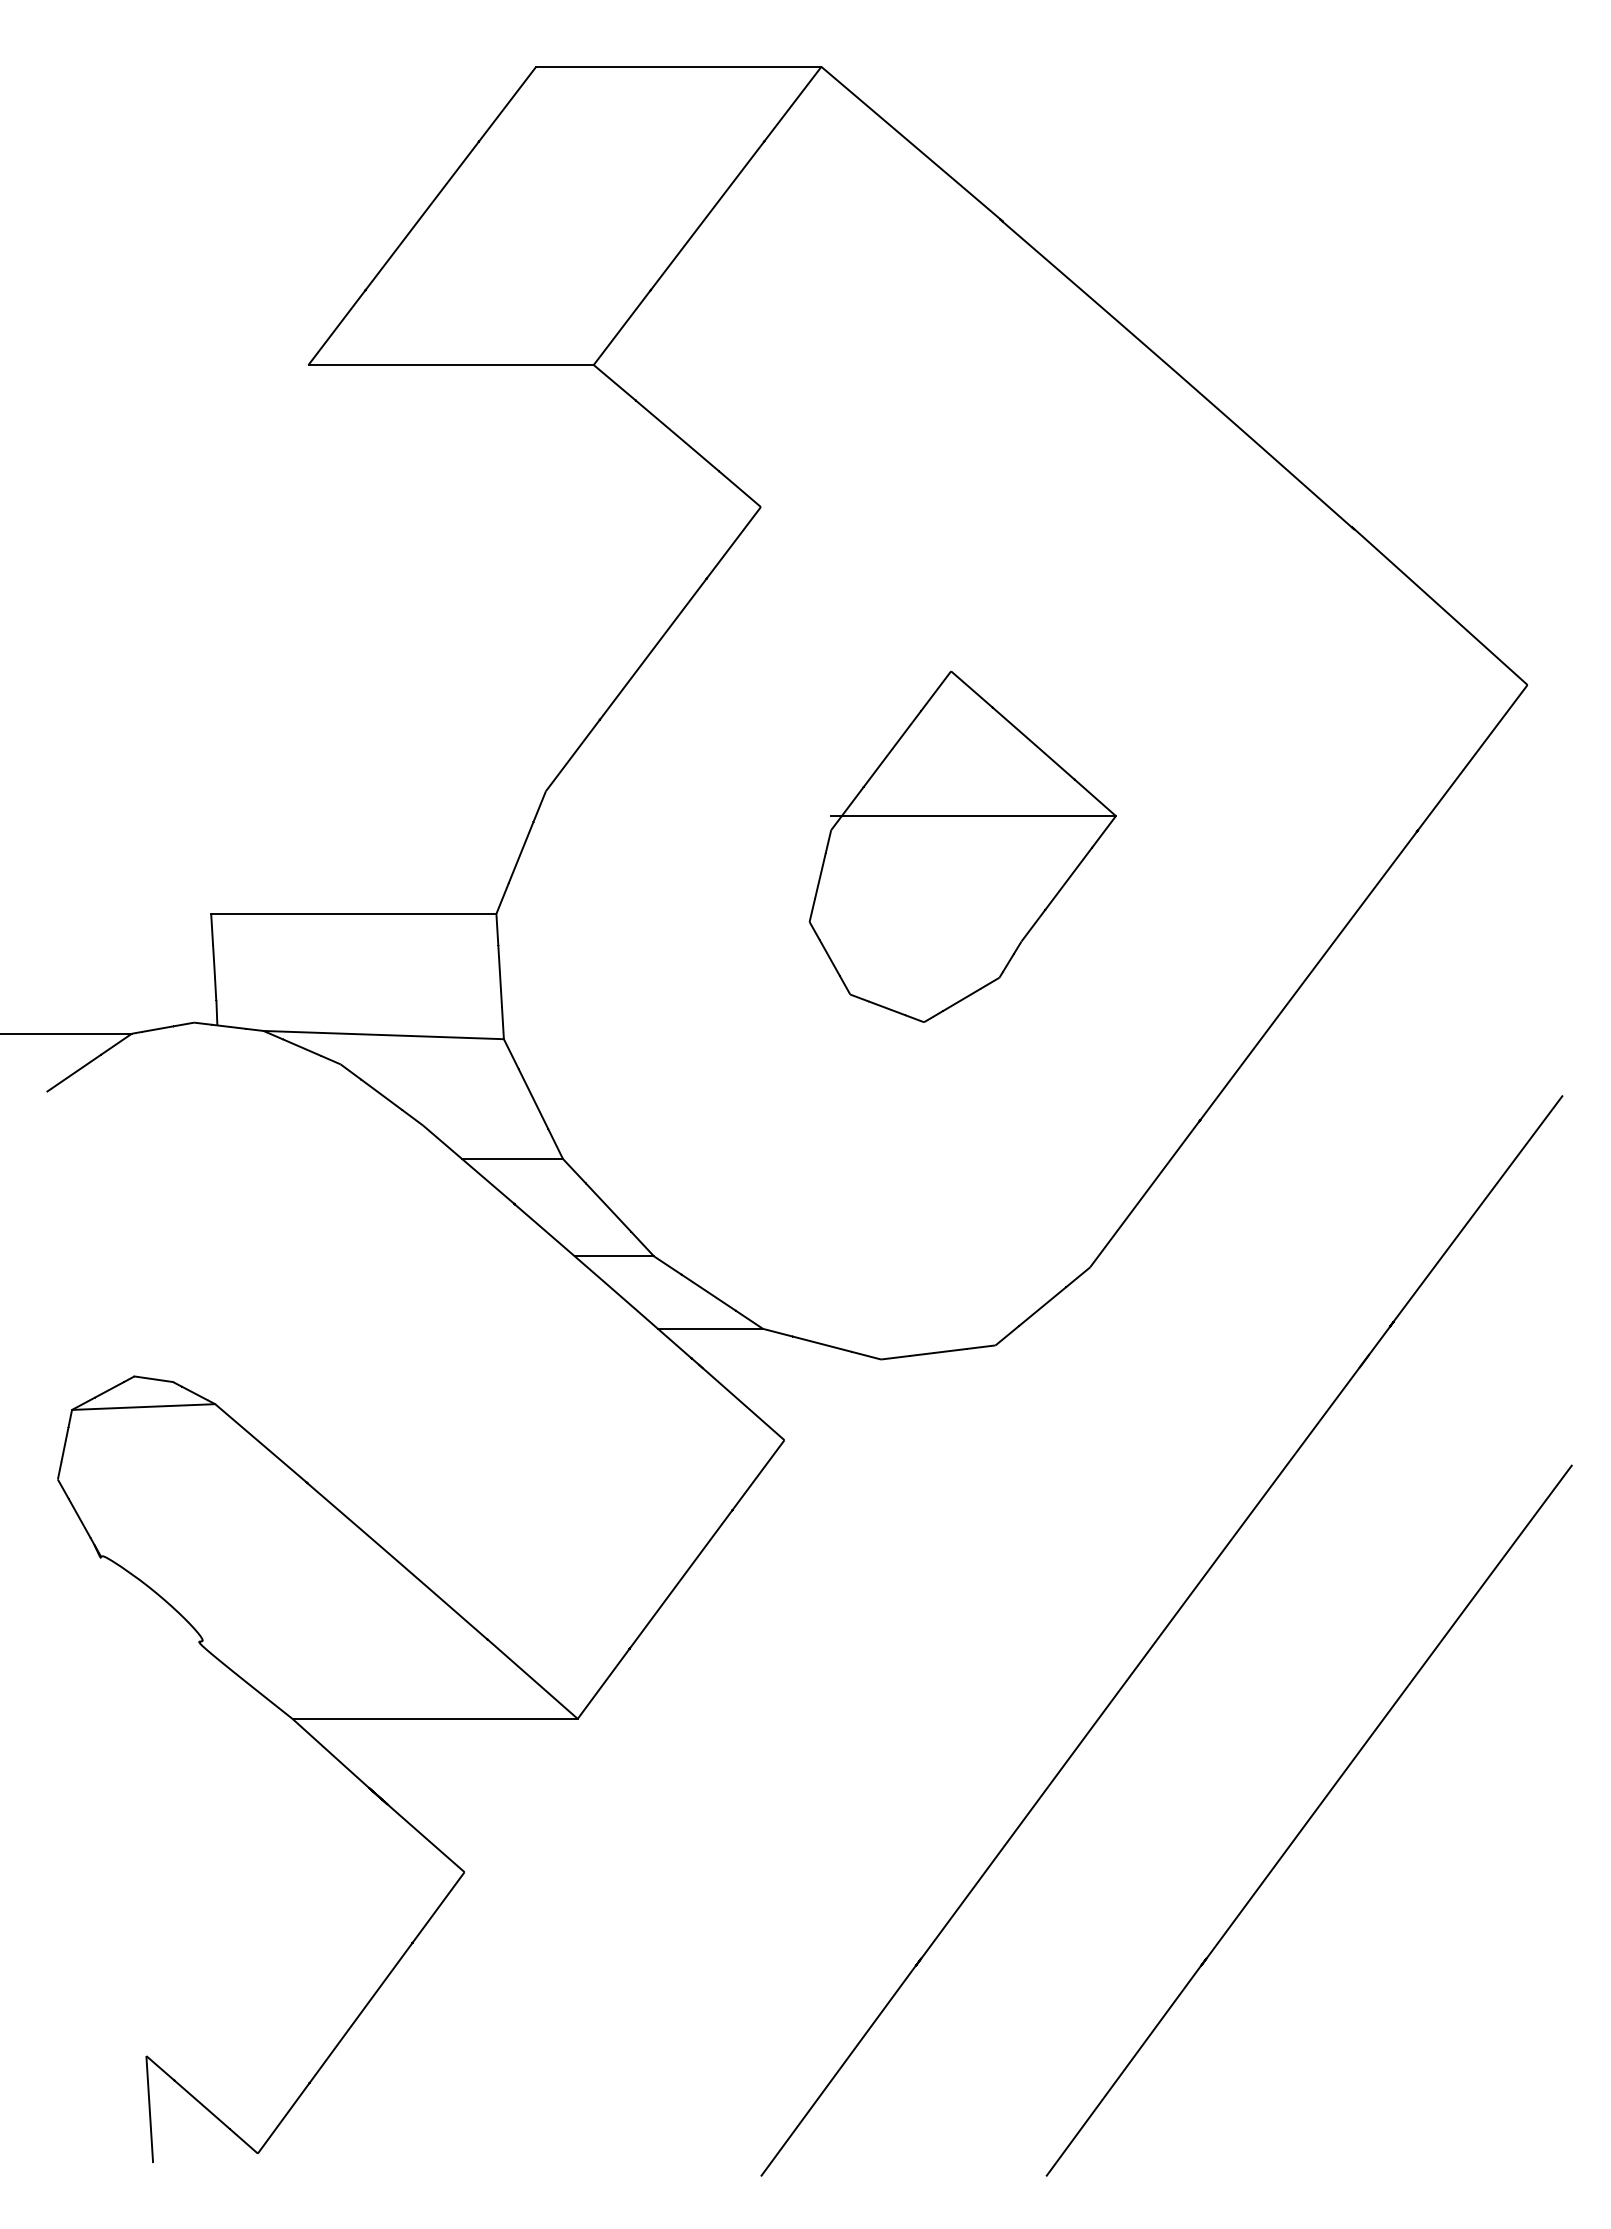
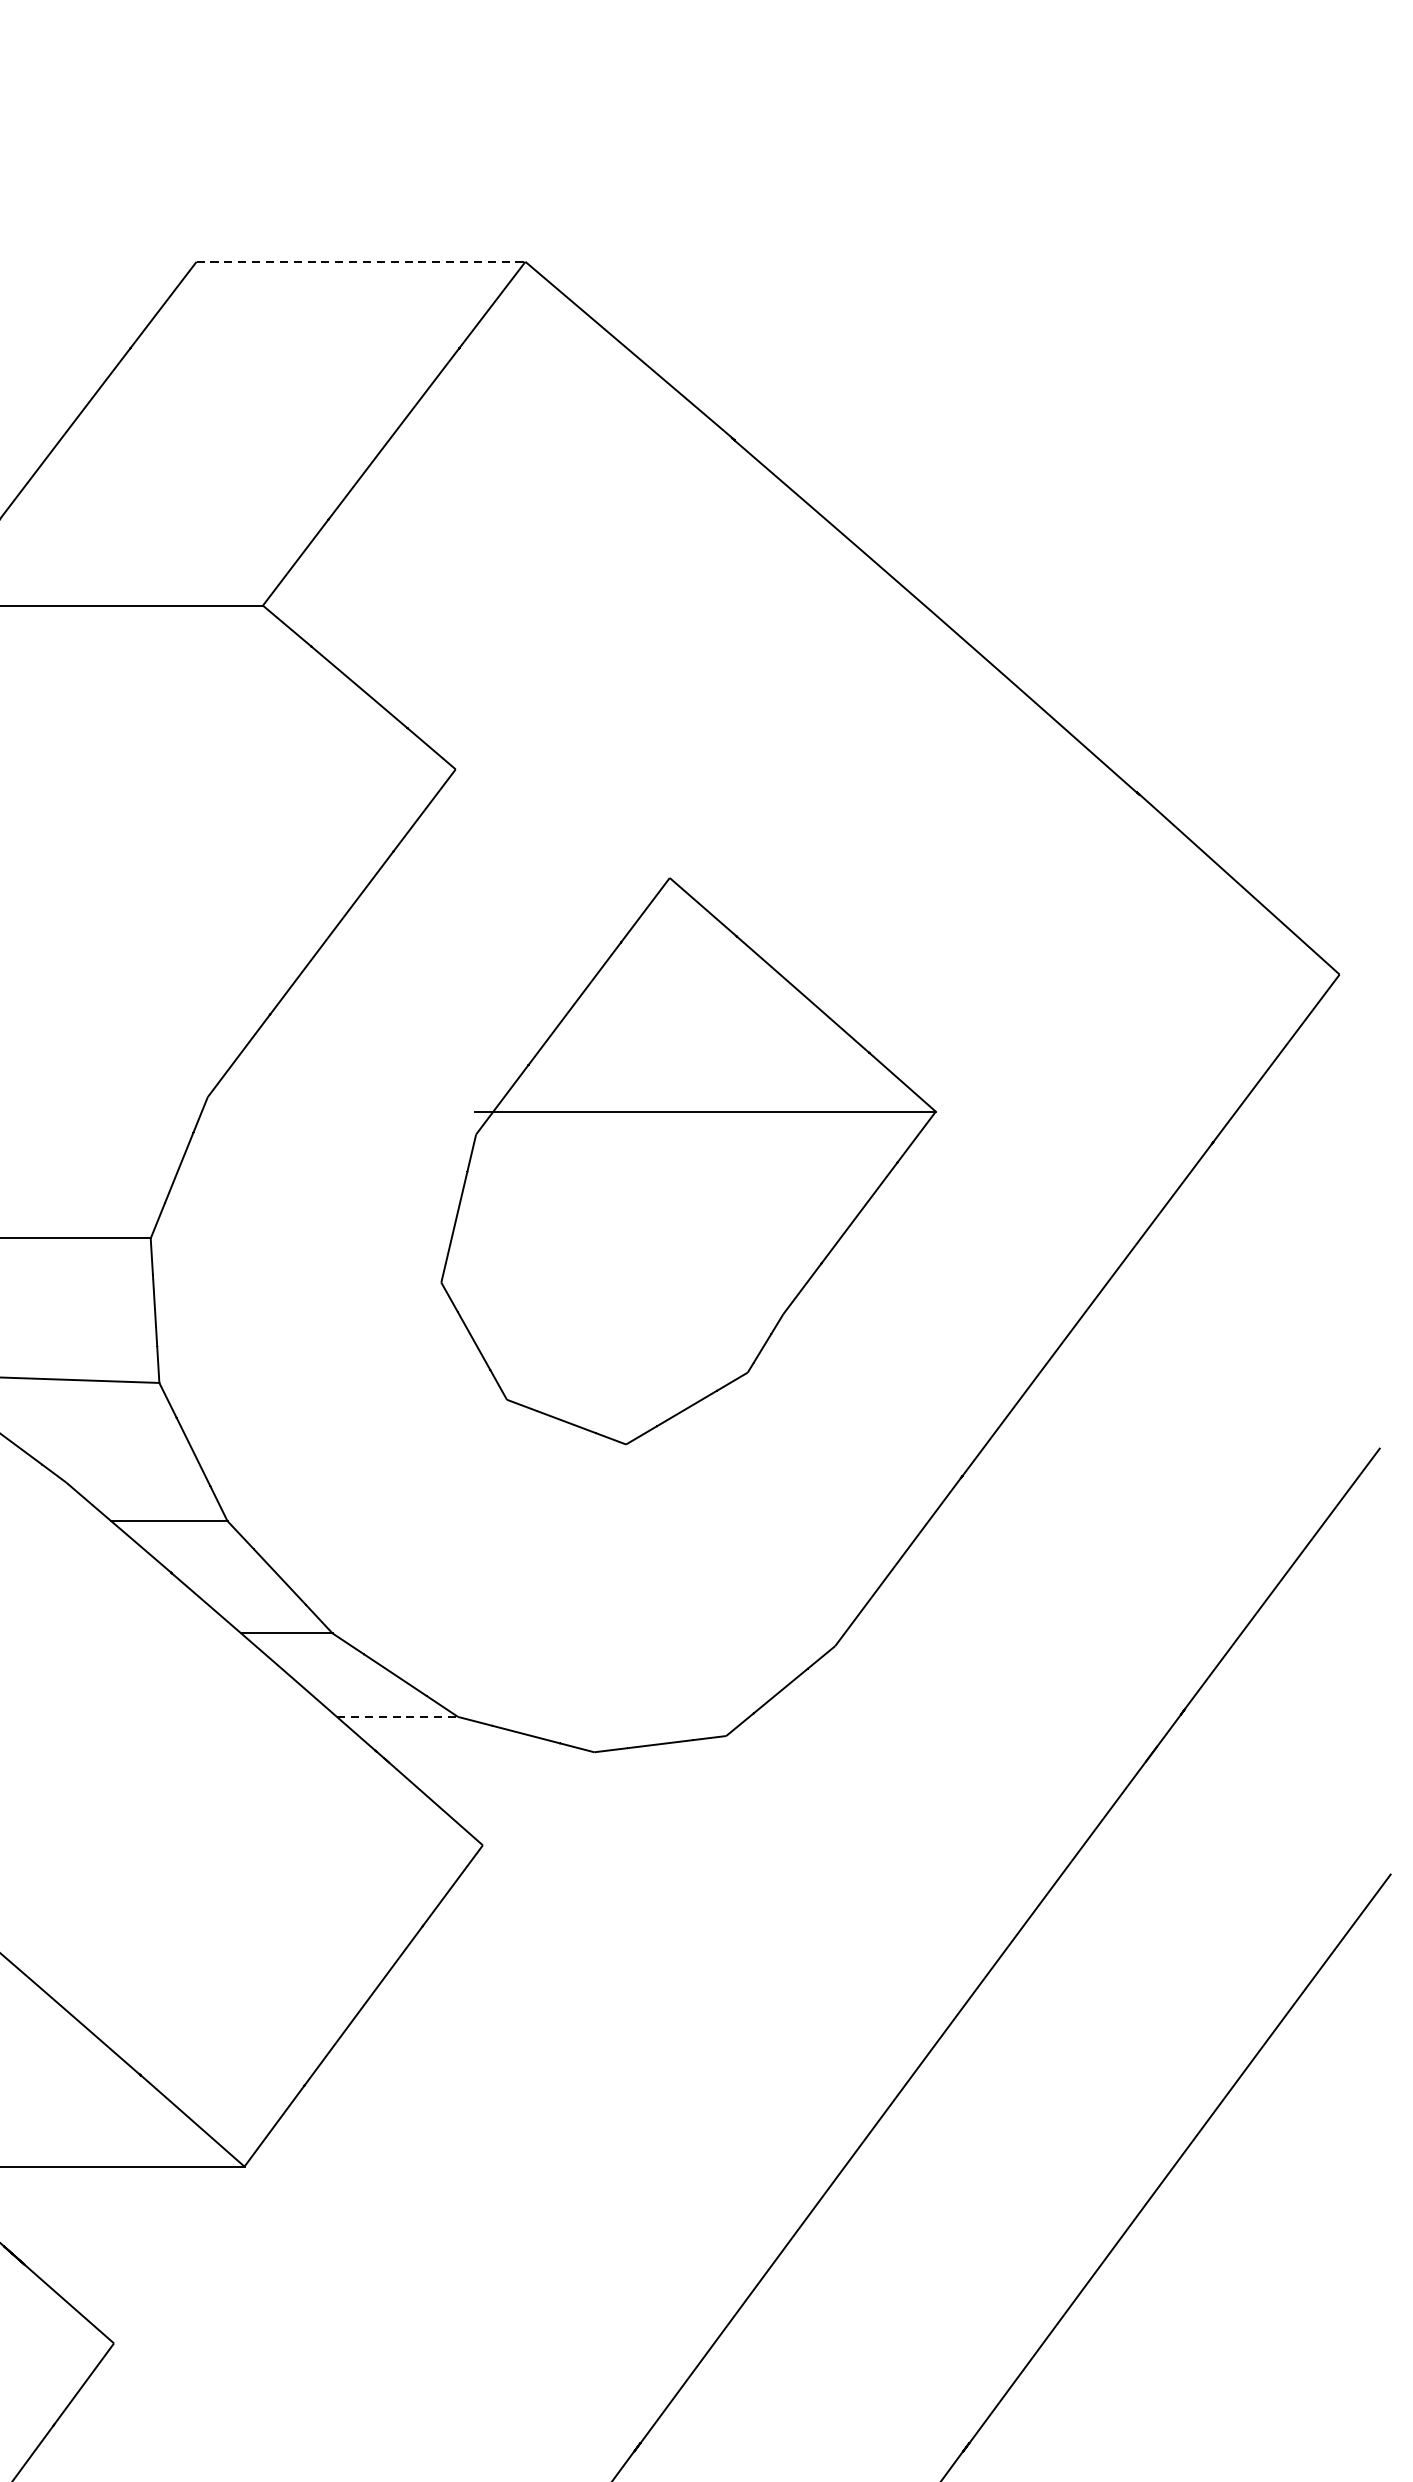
line: (678, 66) -> (360, 261), solid -> dashed
part: (962, 846) -> (688, 1160), size x1.4
line: (710, 1328) -> (397, 1716), solid -> dashed

